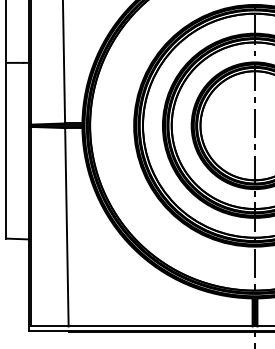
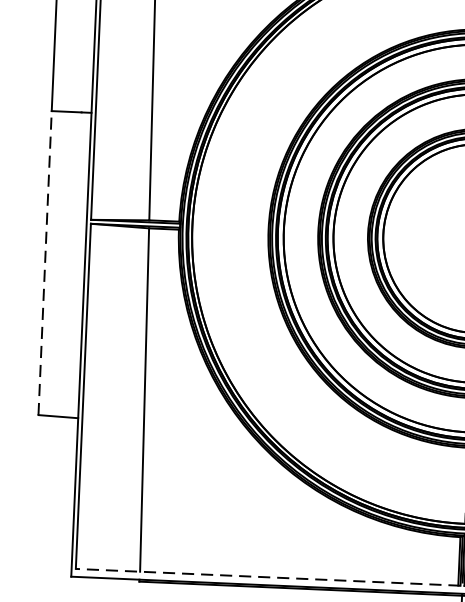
line: (6, 150) -> (45, 262), solid -> dashed
line: (142, 326) -> (267, 577), solid -> dashed

